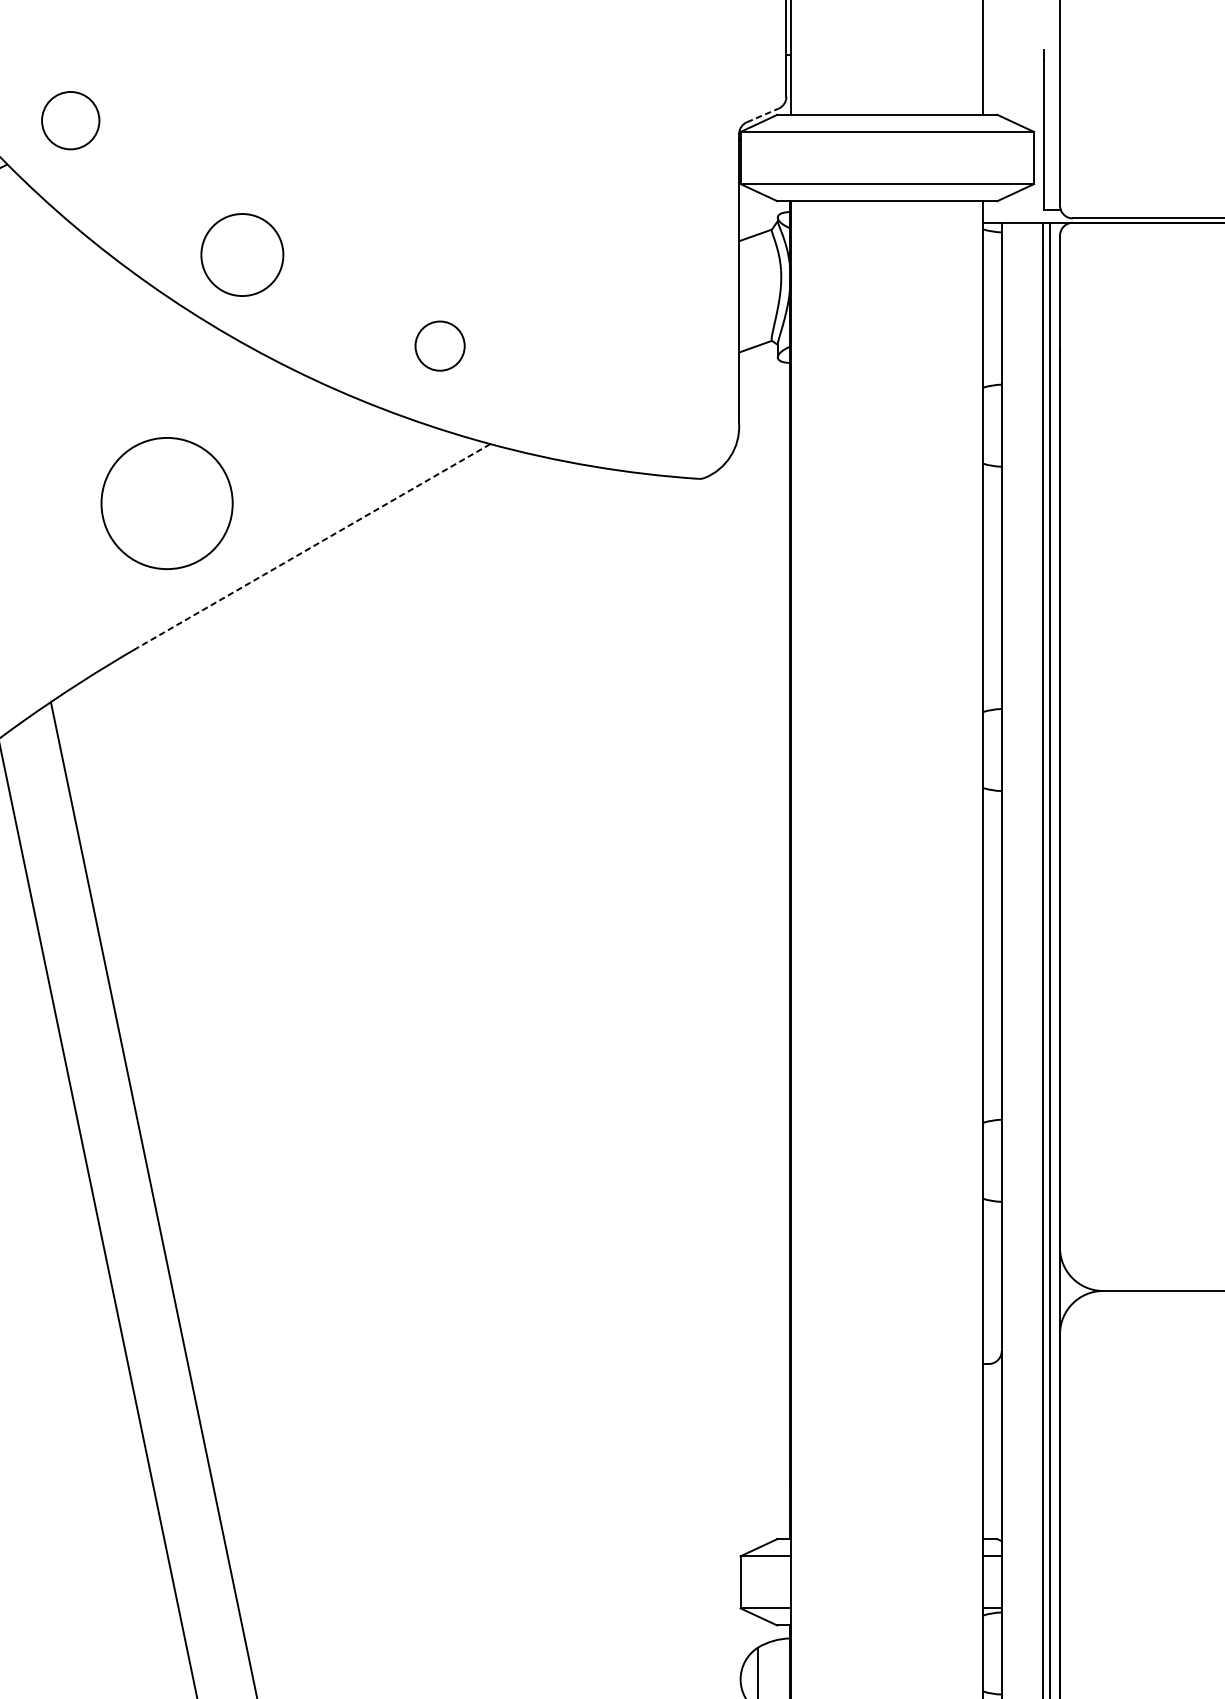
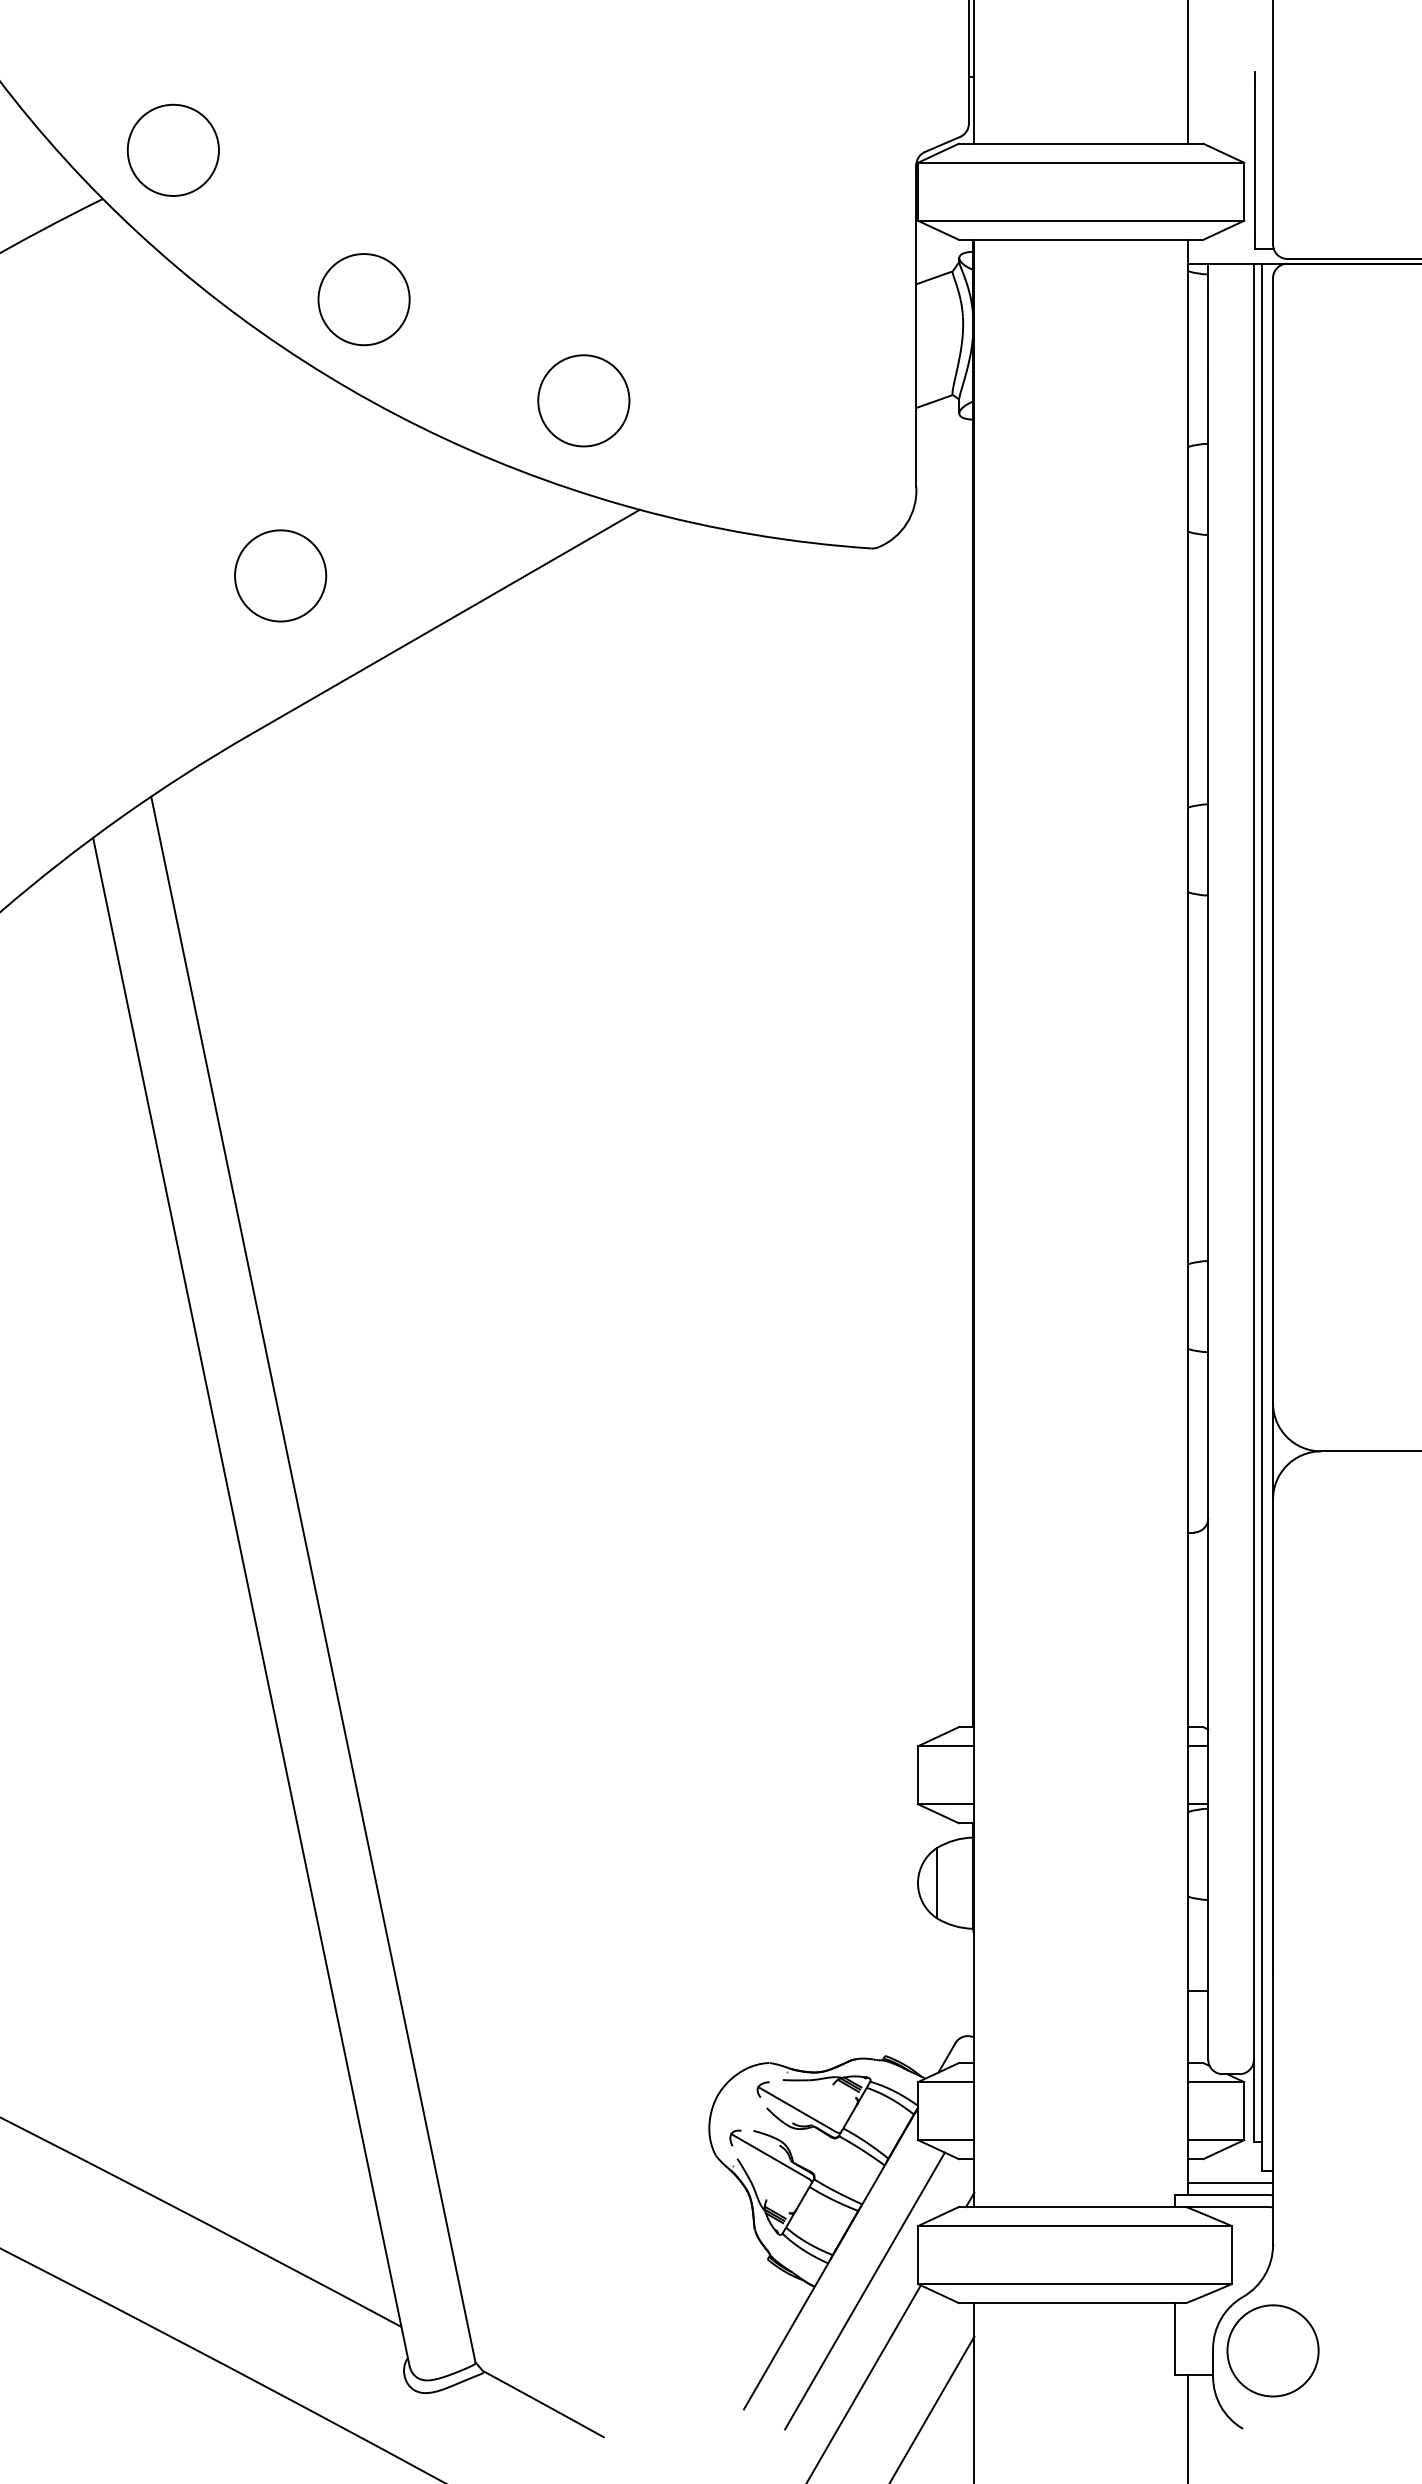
line: (763, 115) -> (943, 144), dashed -> solid
circle: (70, 119) -> (172, 149), size x1.43
circle: (439, 345) -> (583, 400), size x1.67
circle: (167, 503) -> (280, 575), size x0.62
line: (314, 545) -> (444, 622), dashed -> solid

